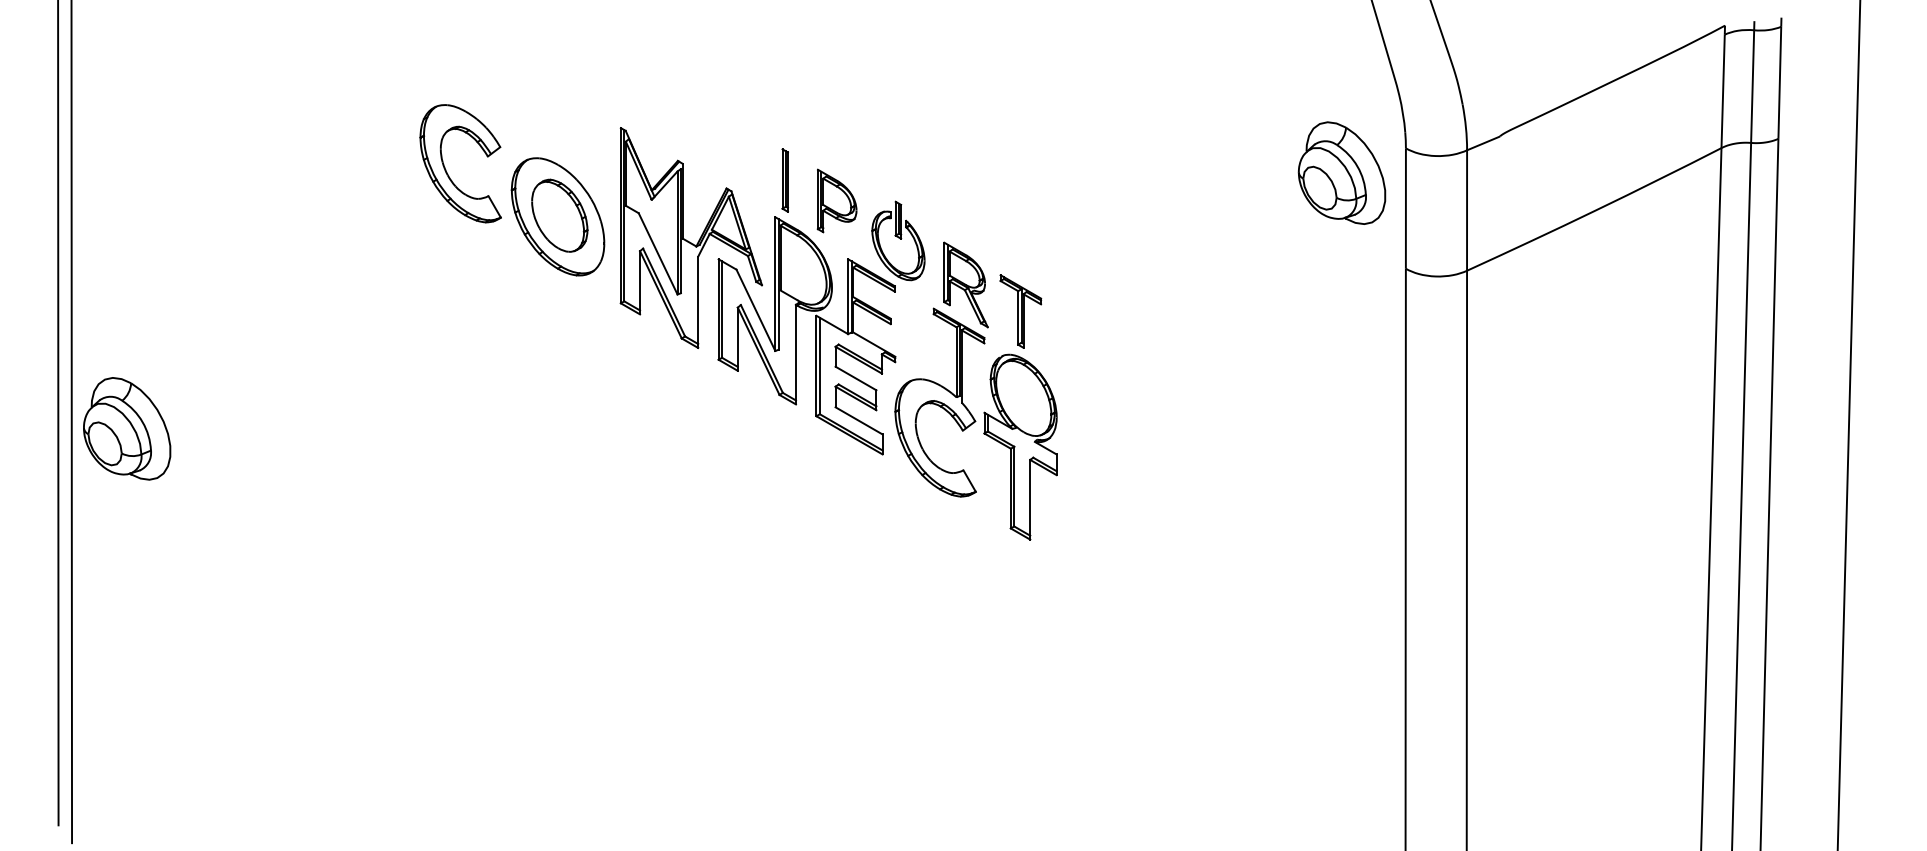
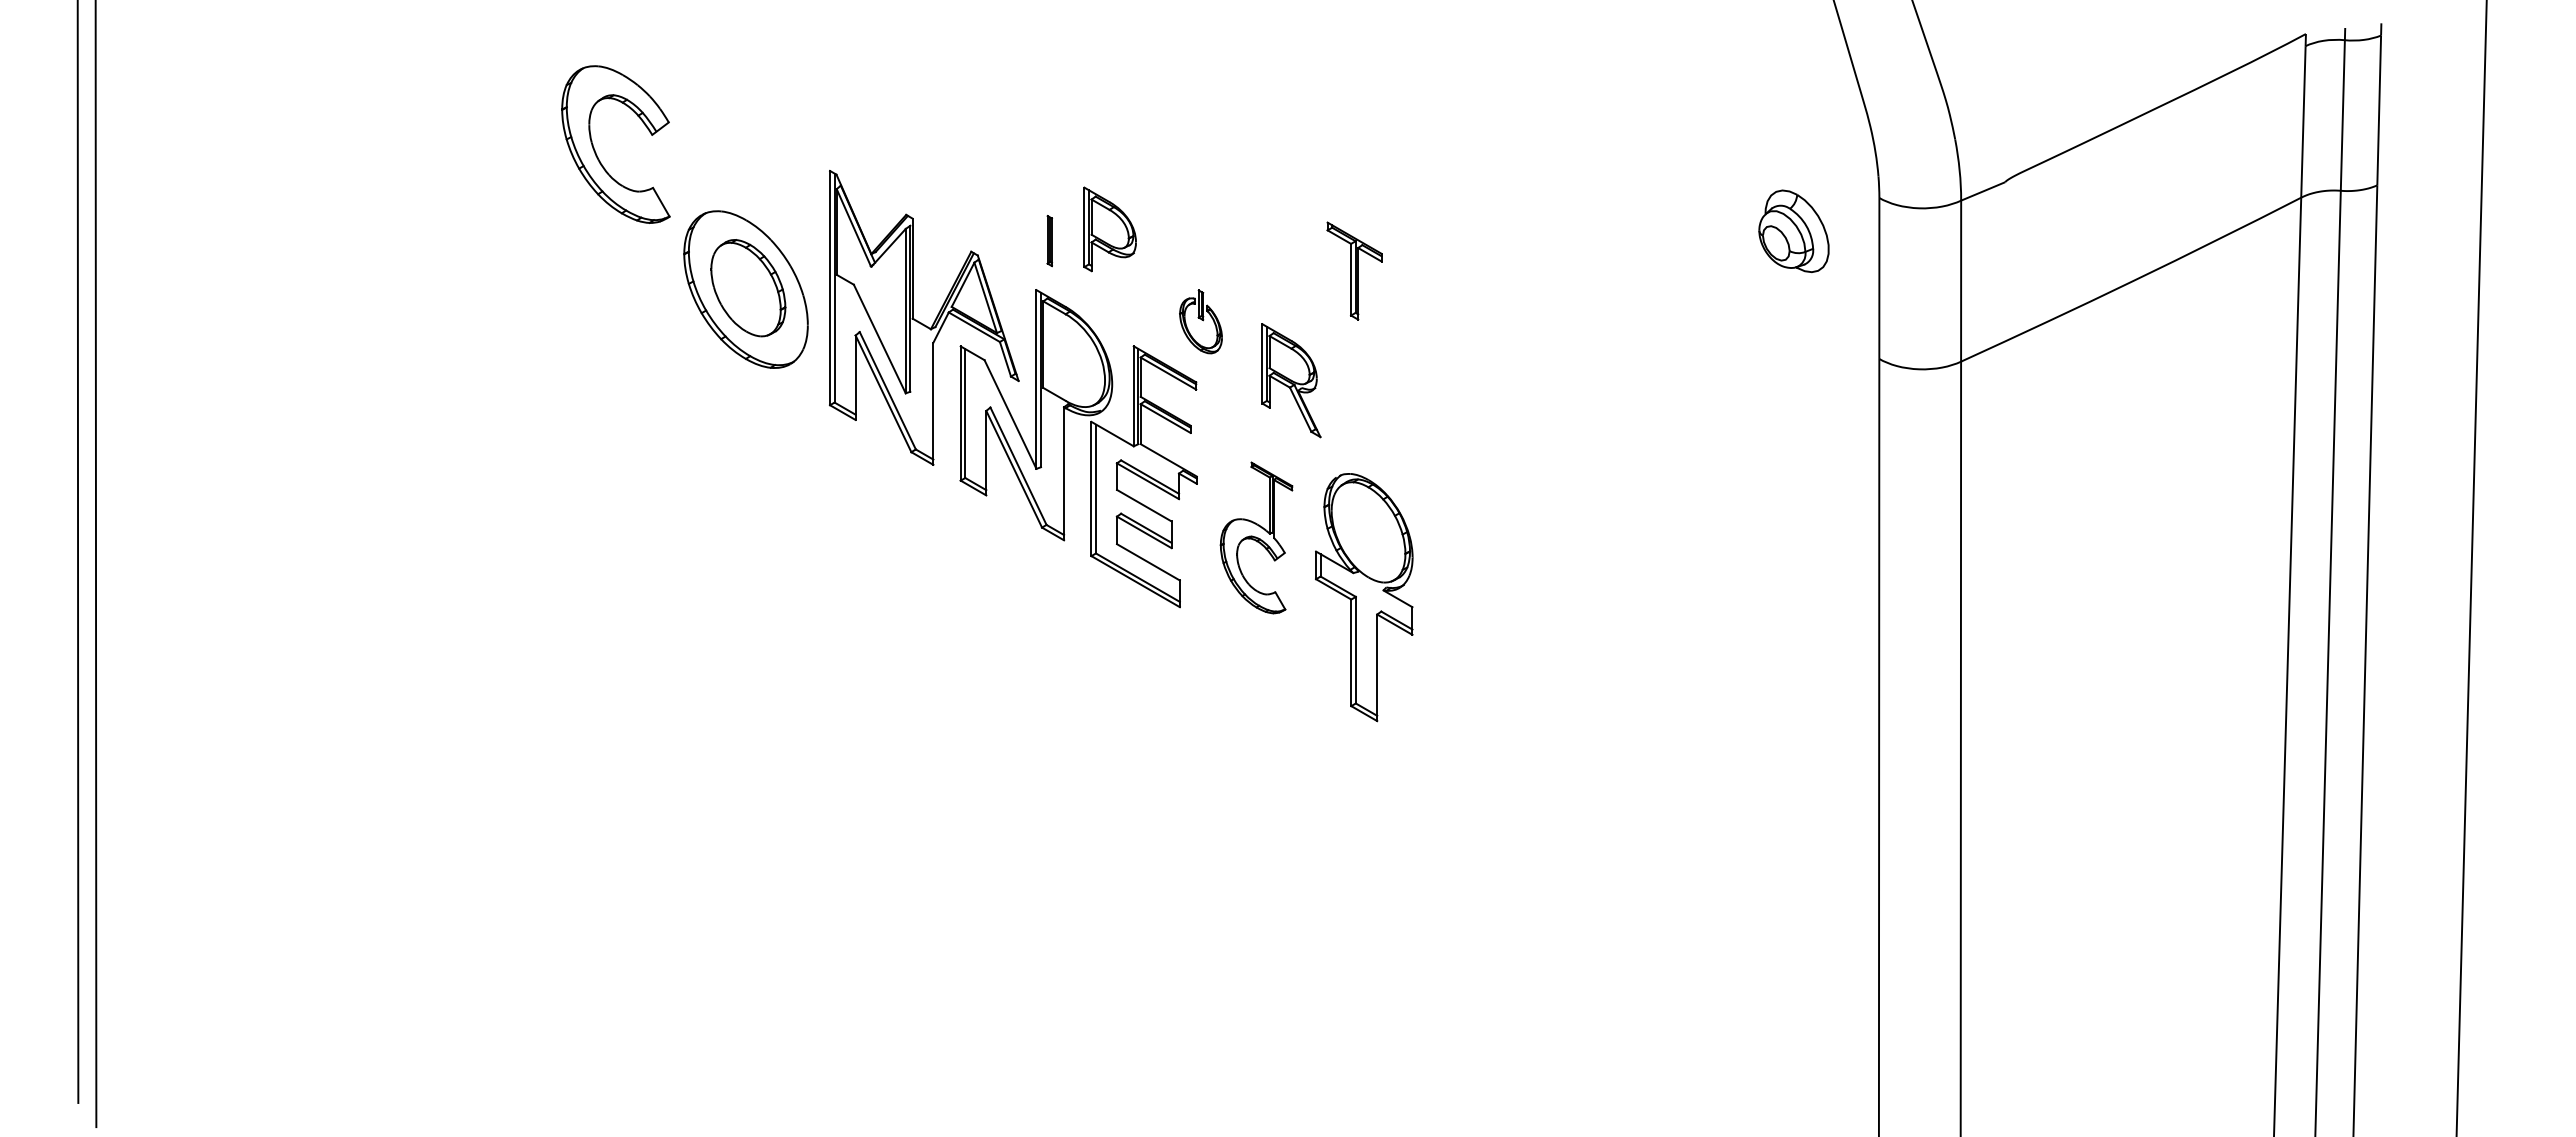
part: (446, 169) -> (596, 152), moved
part: (1341, 173) -> (1793, 231), size x0.6
part: (785, 180) -> (1049, 240), size x0.6
part: (836, 201) -> (1109, 229), moved
part: (898, 240) -> (1200, 321), size x0.6
part: (1020, 311) -> (1354, 270), moved
part: (939, 402) -> (1256, 537), size x0.6
part: (126, 428) -> (169, 572), removed

